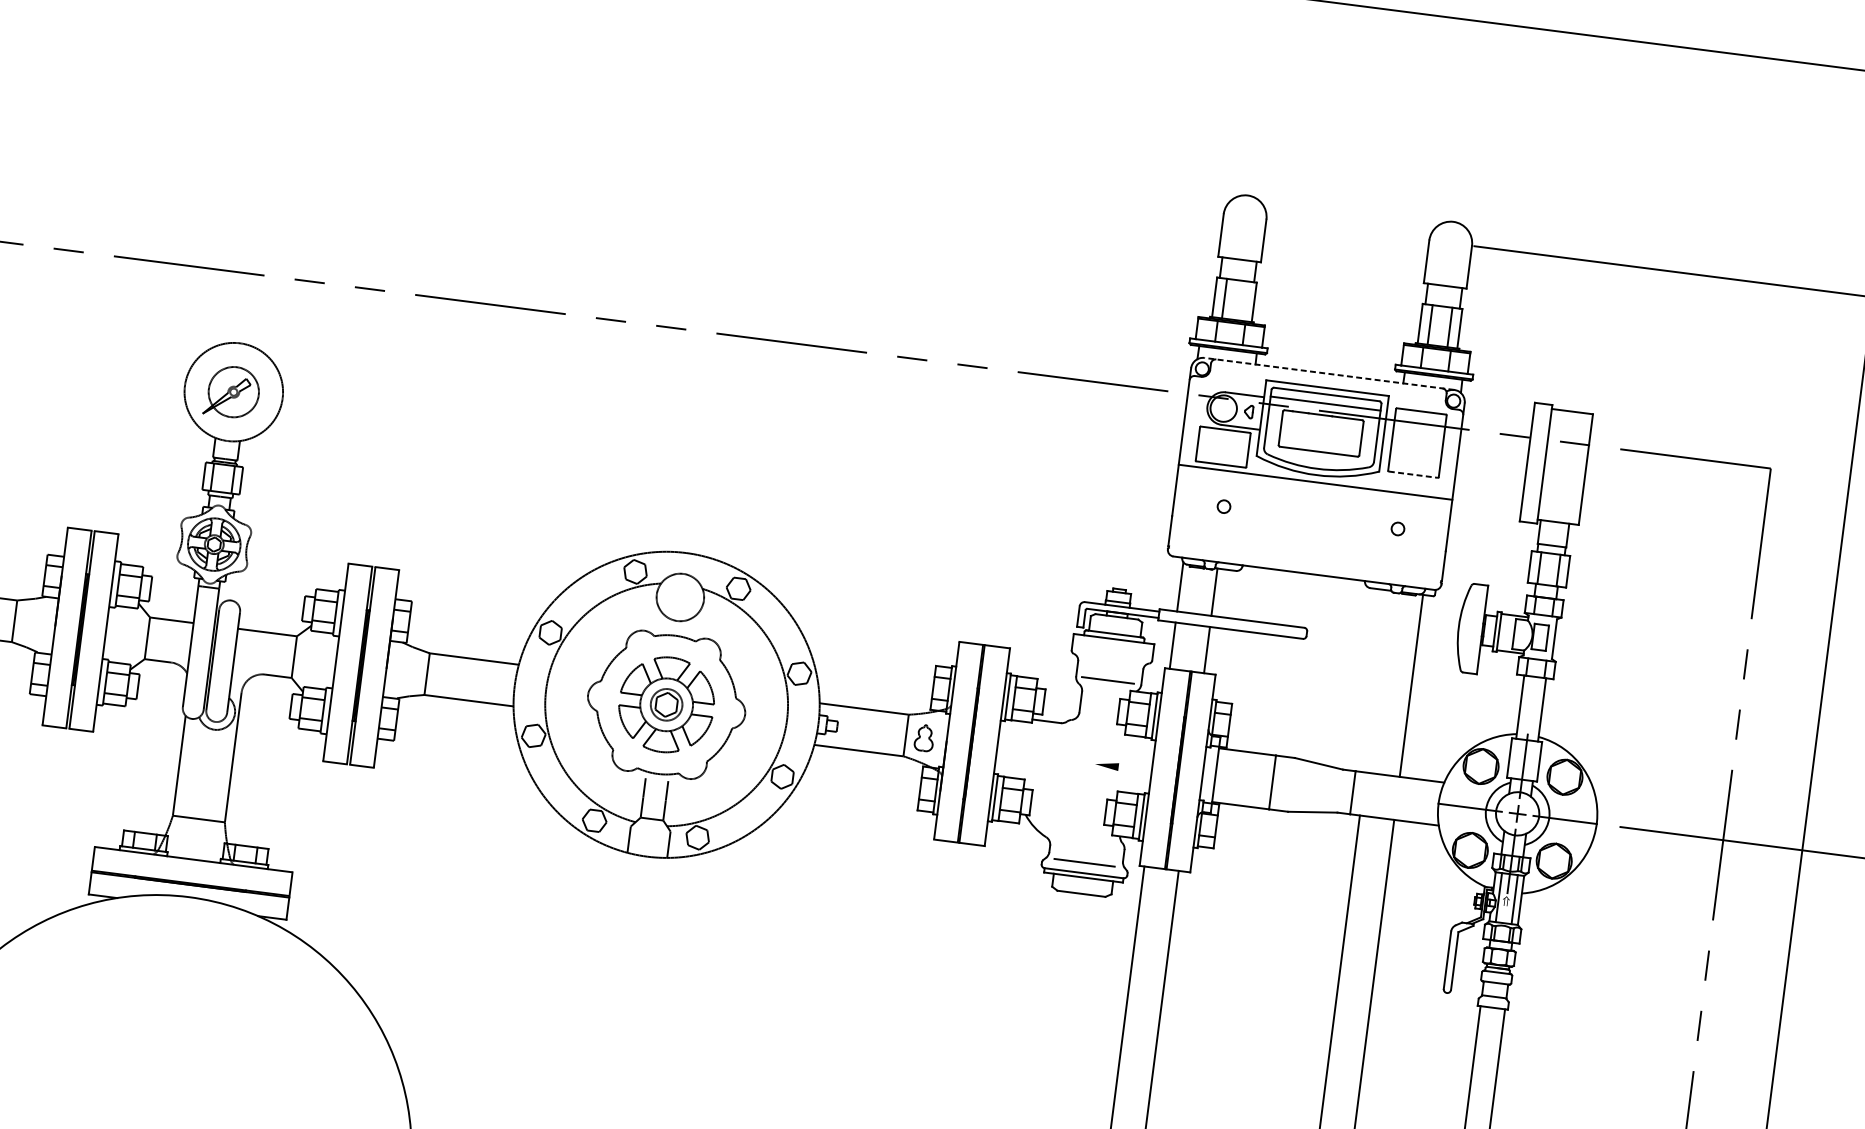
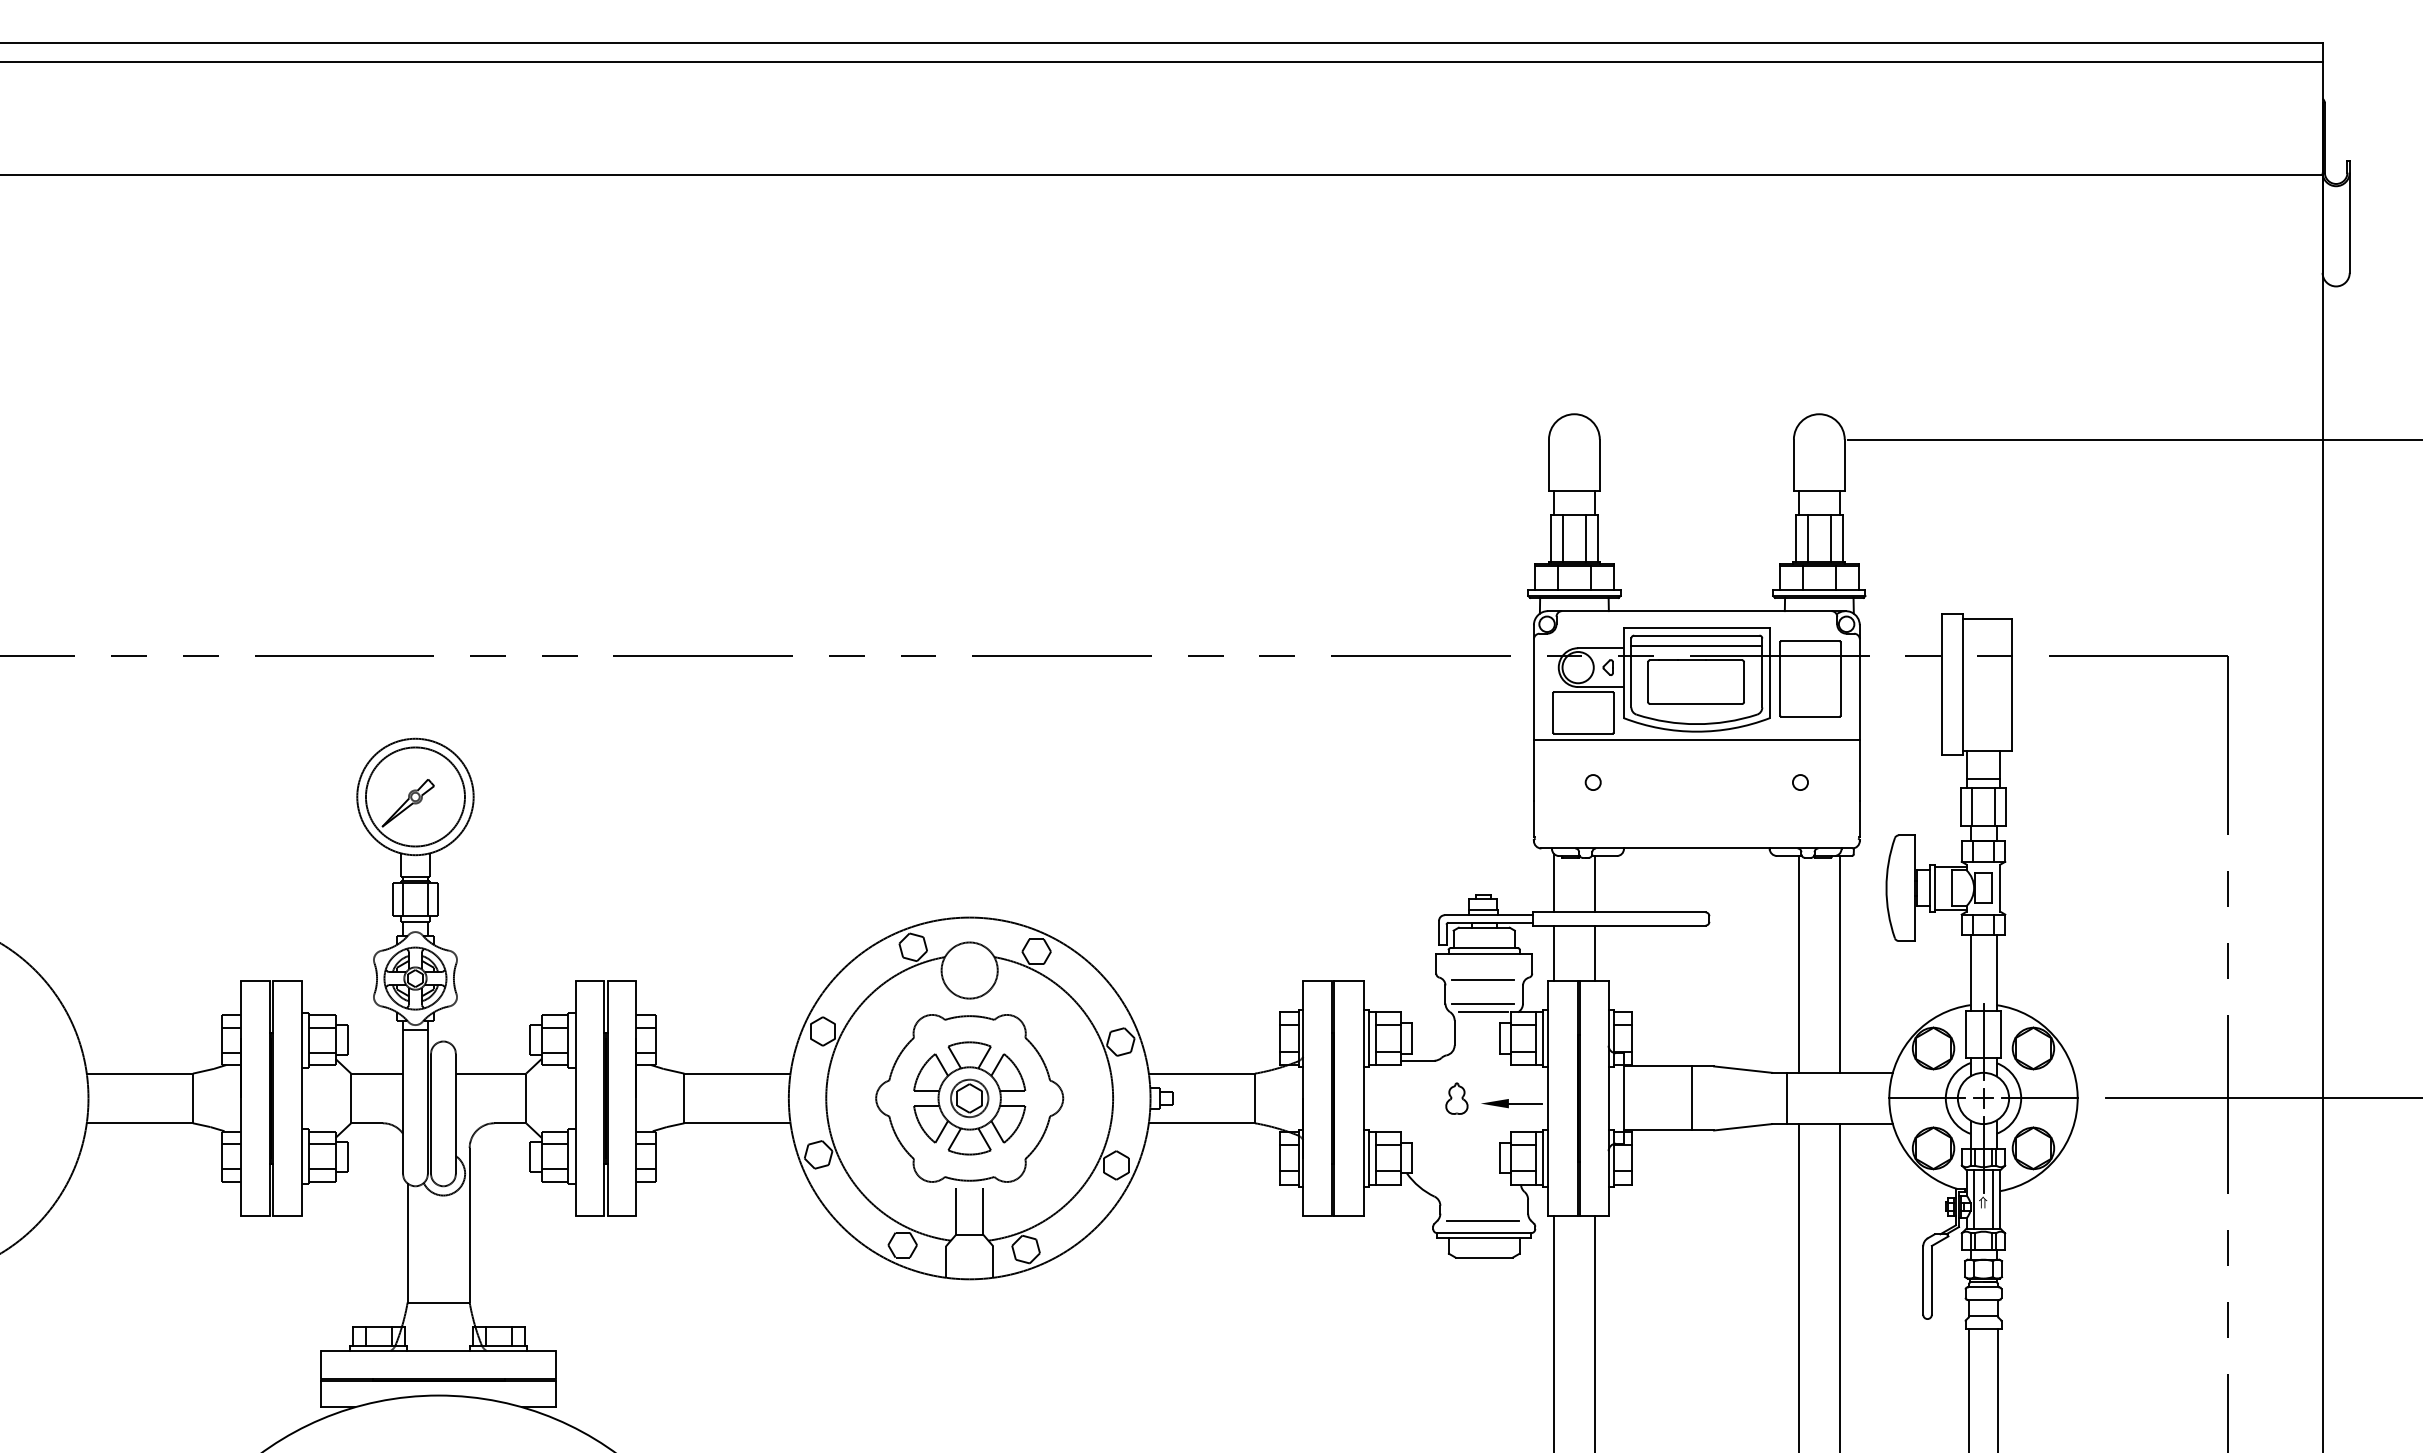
line: (1244, 301) -> (1586, 538), added
line: (1329, 374) -> (1696, 611), dashed -> solid
circle: (233, 391) -> (414, 796), size x1.67
line: (1413, 474) -> (1810, 716), dashed -> solid
line: (1110, 661) -> (1483, 980), added
line: (1376, 681) -> (1798, 964), added
line: (1107, 687) -> (1483, 1012), added
part: (924, 737) -> (1456, 1098), moved
line: (1131, 768) -> (1524, 1103), added

